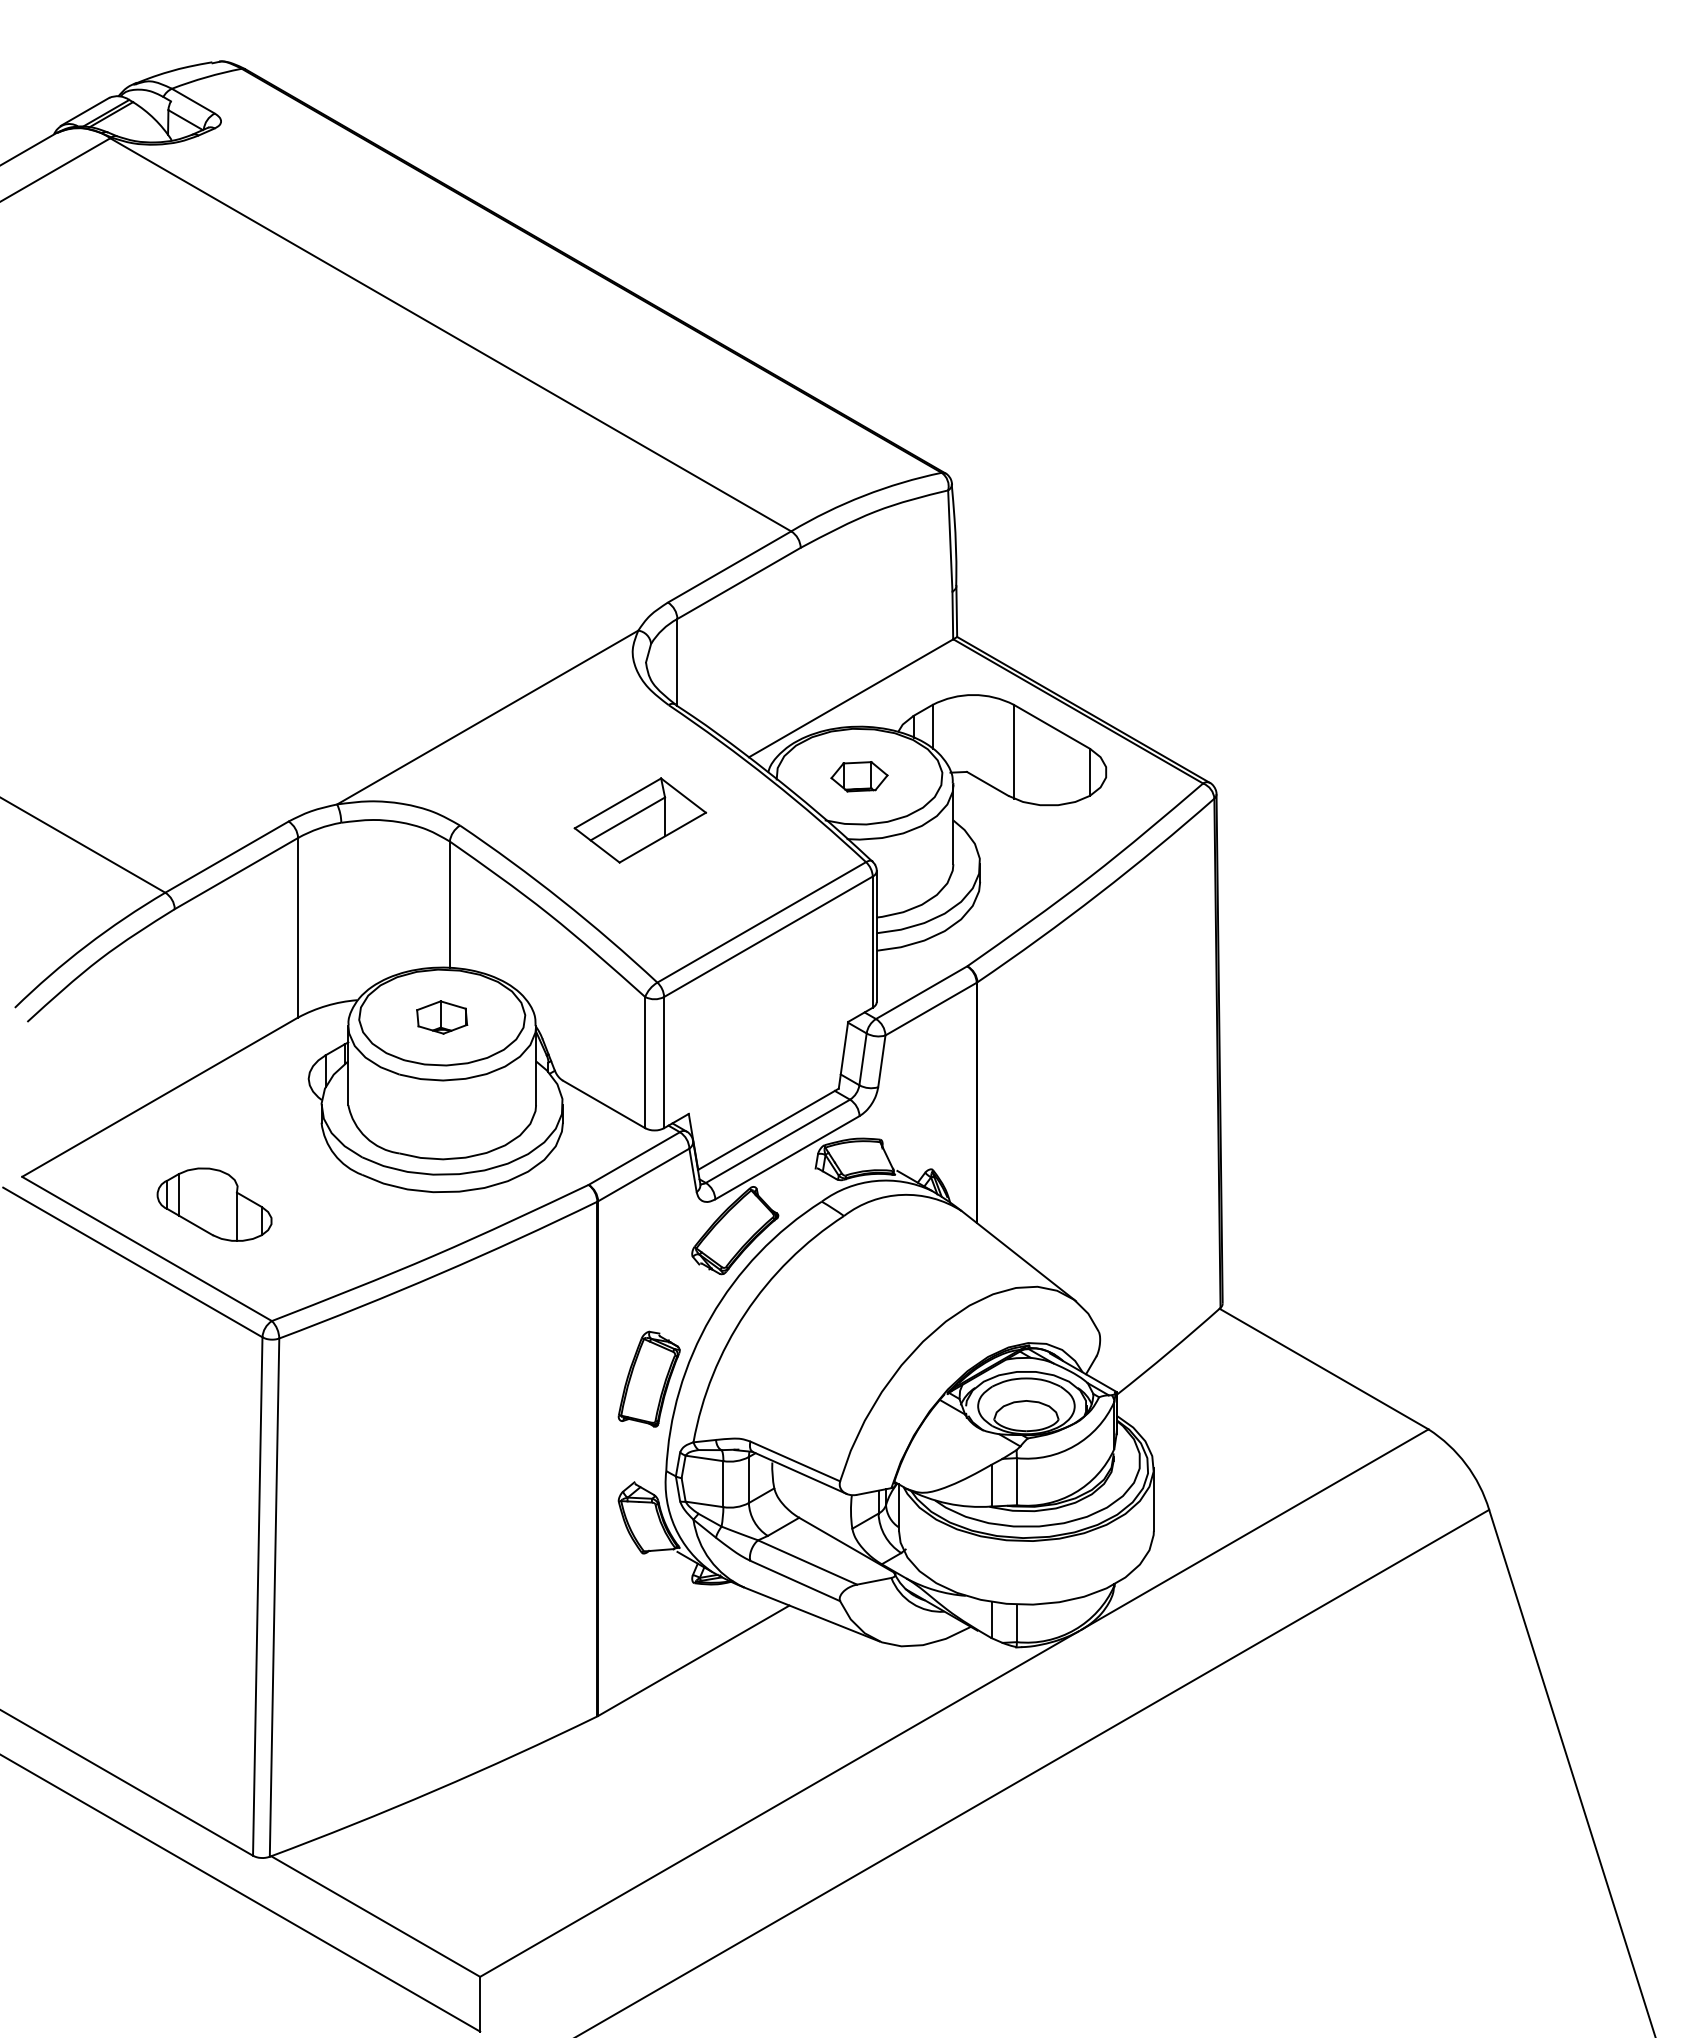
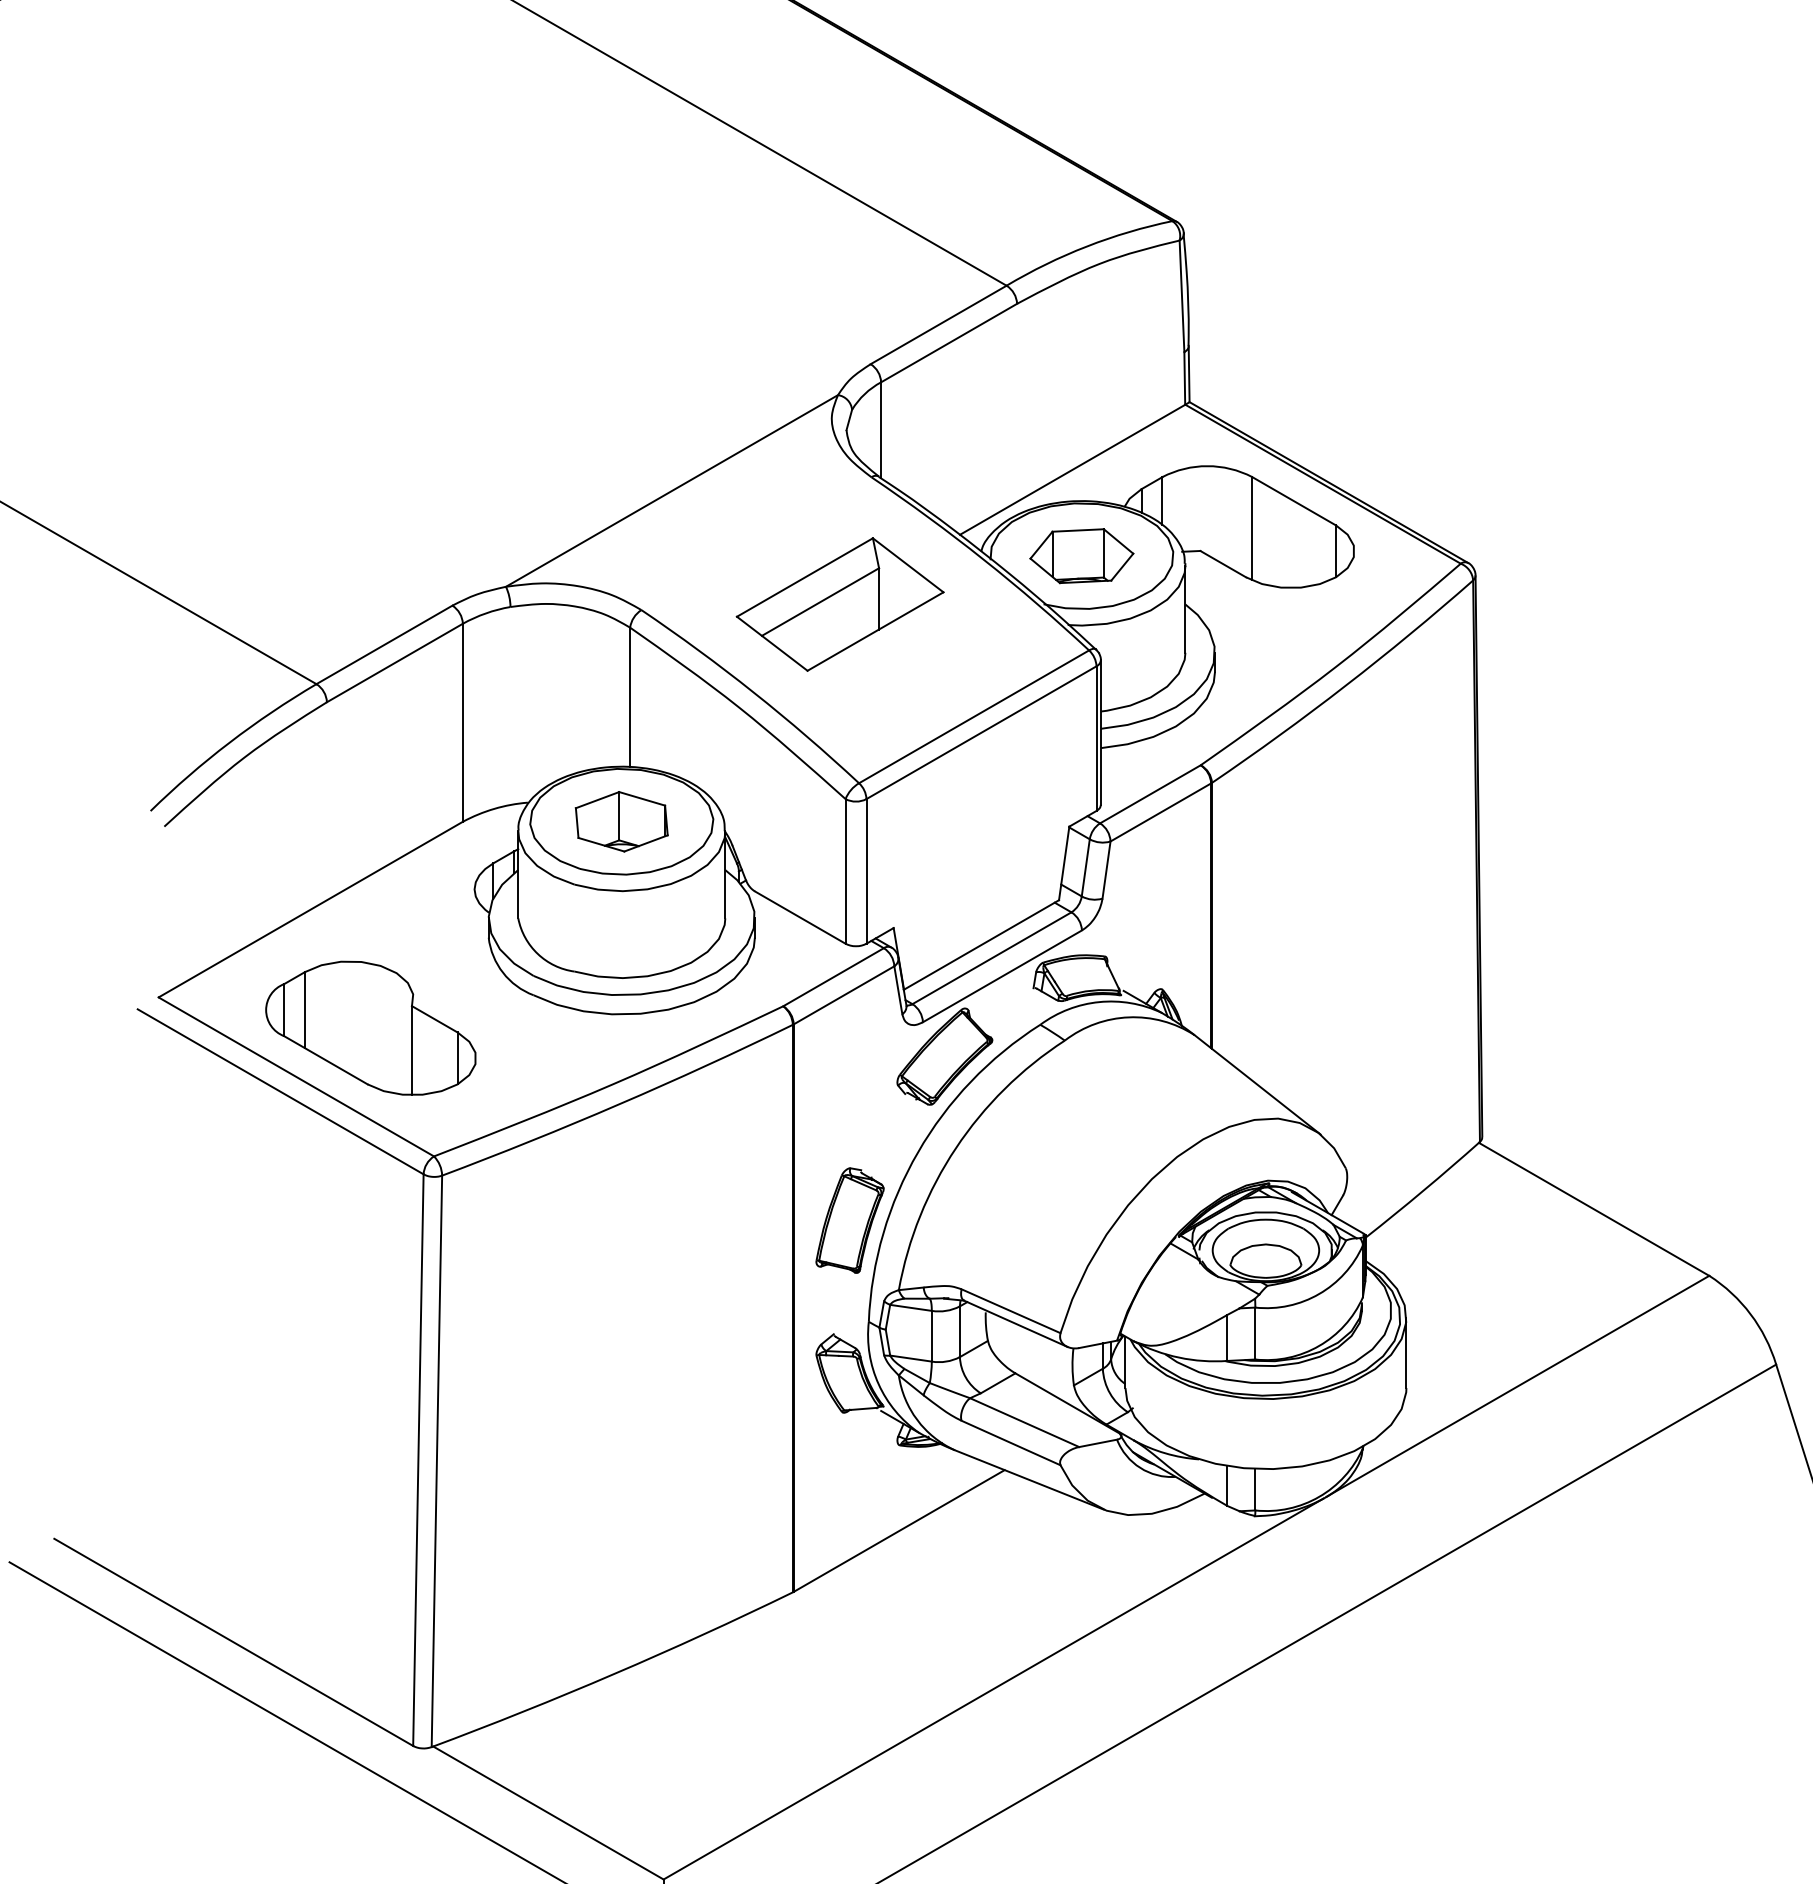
part: (859, 776) -> (1081, 555), size x1.67
part: (640, 820) -> (840, 604), size x1.43
part: (441, 1017) -> (620, 821), size x1.67
part: (214, 1204) -> (370, 1027), size x1.67

